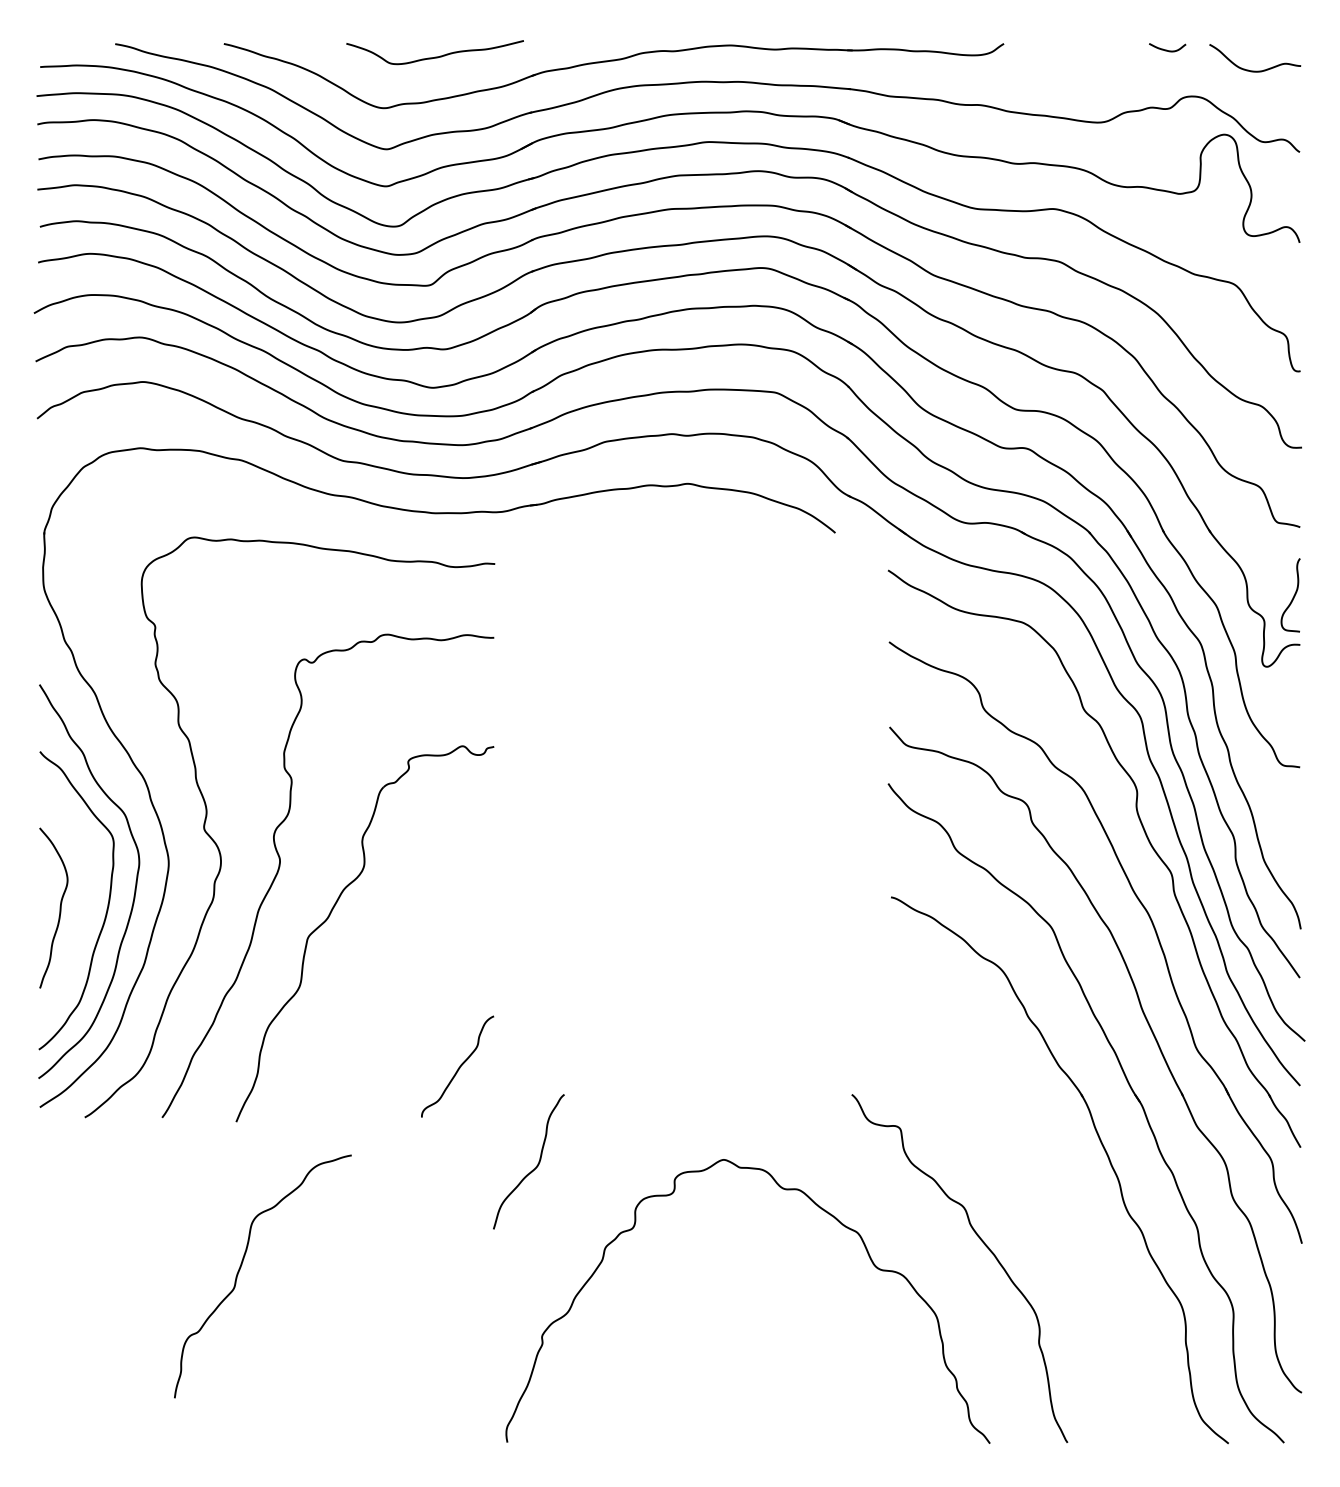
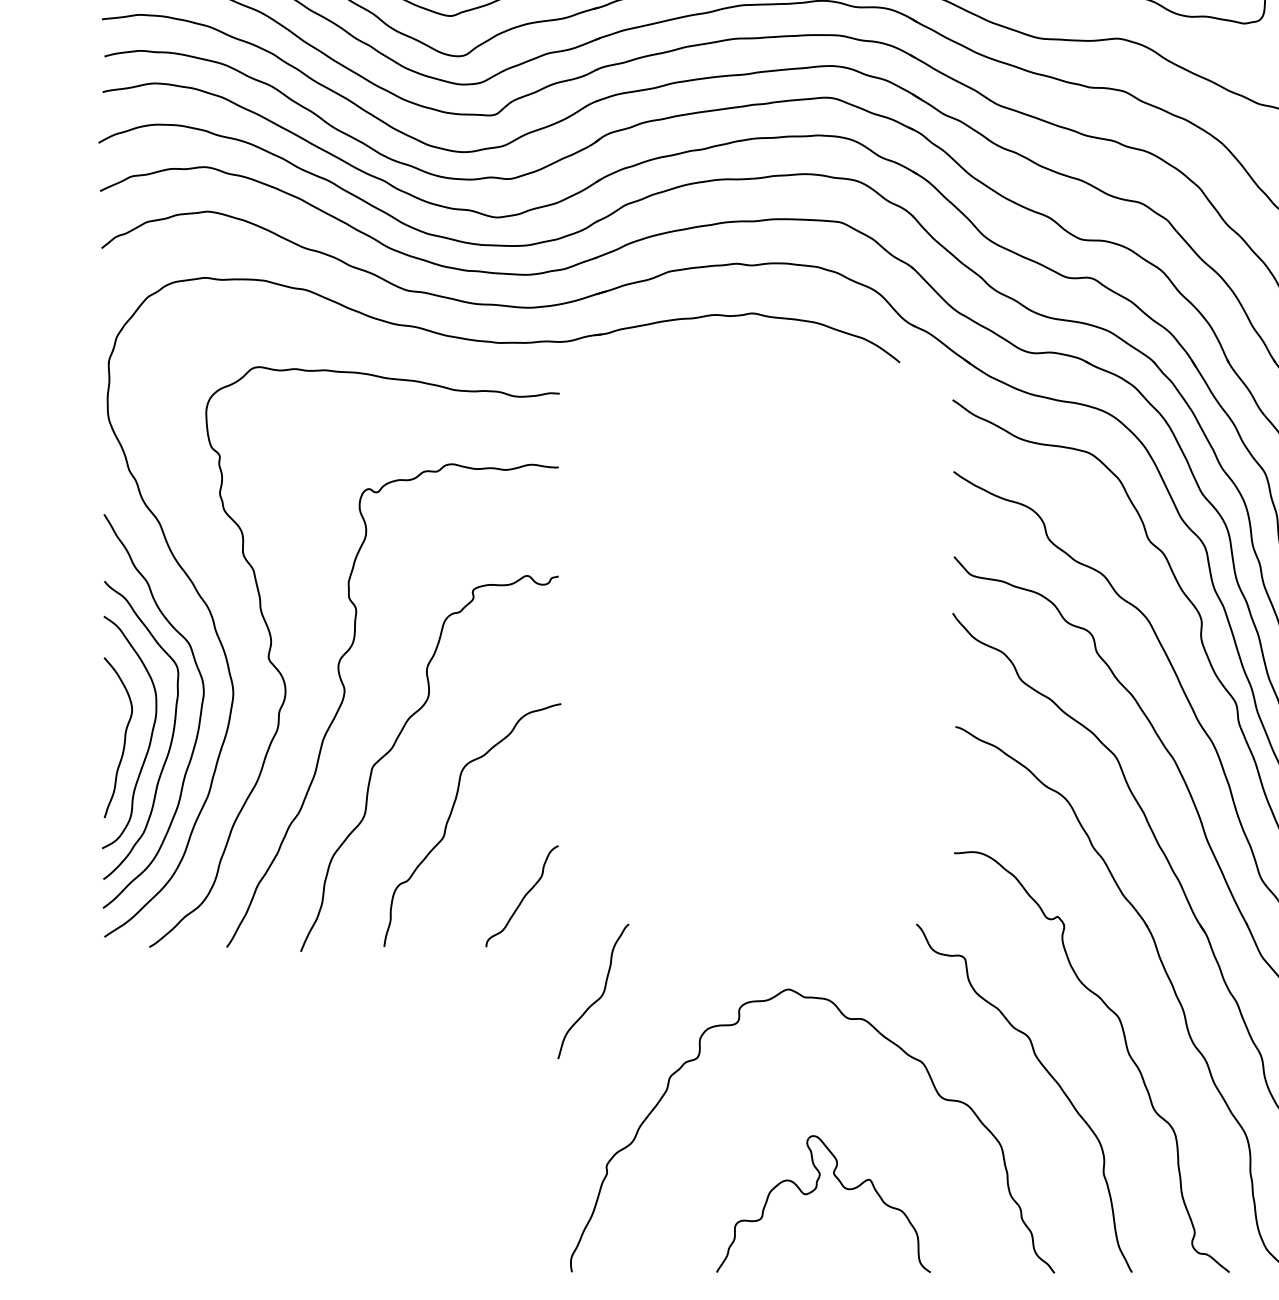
curve: (85, 908) -> (150, 738), added
part: (1061, 1219) -> (1126, 1049), added
curve: (241, 1267) -> (451, 816), moved
part: (747, 1363) -> (812, 1193), added

